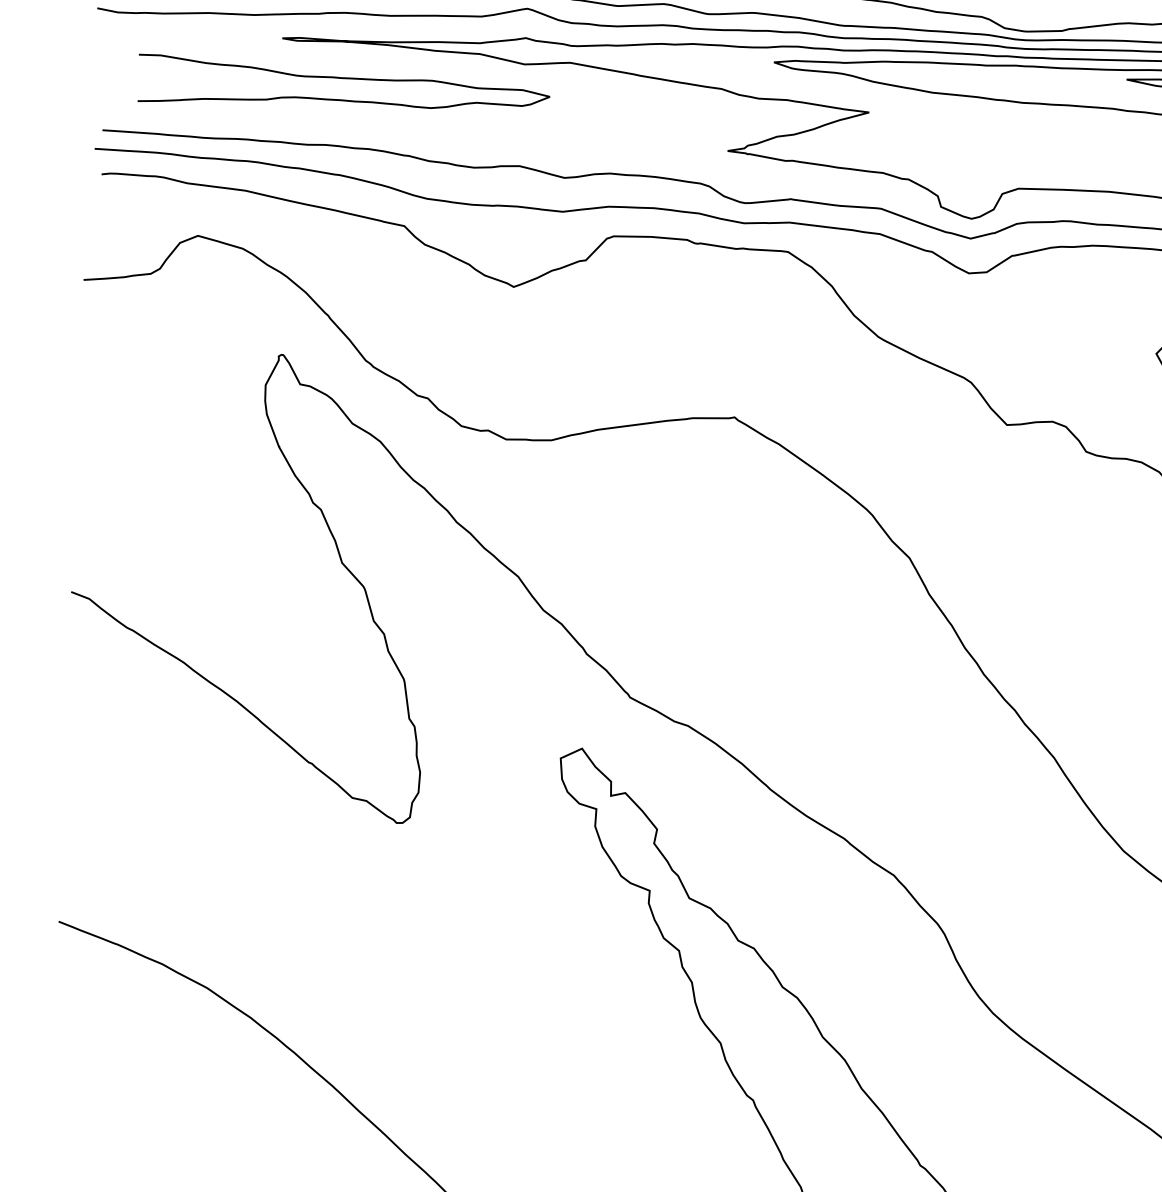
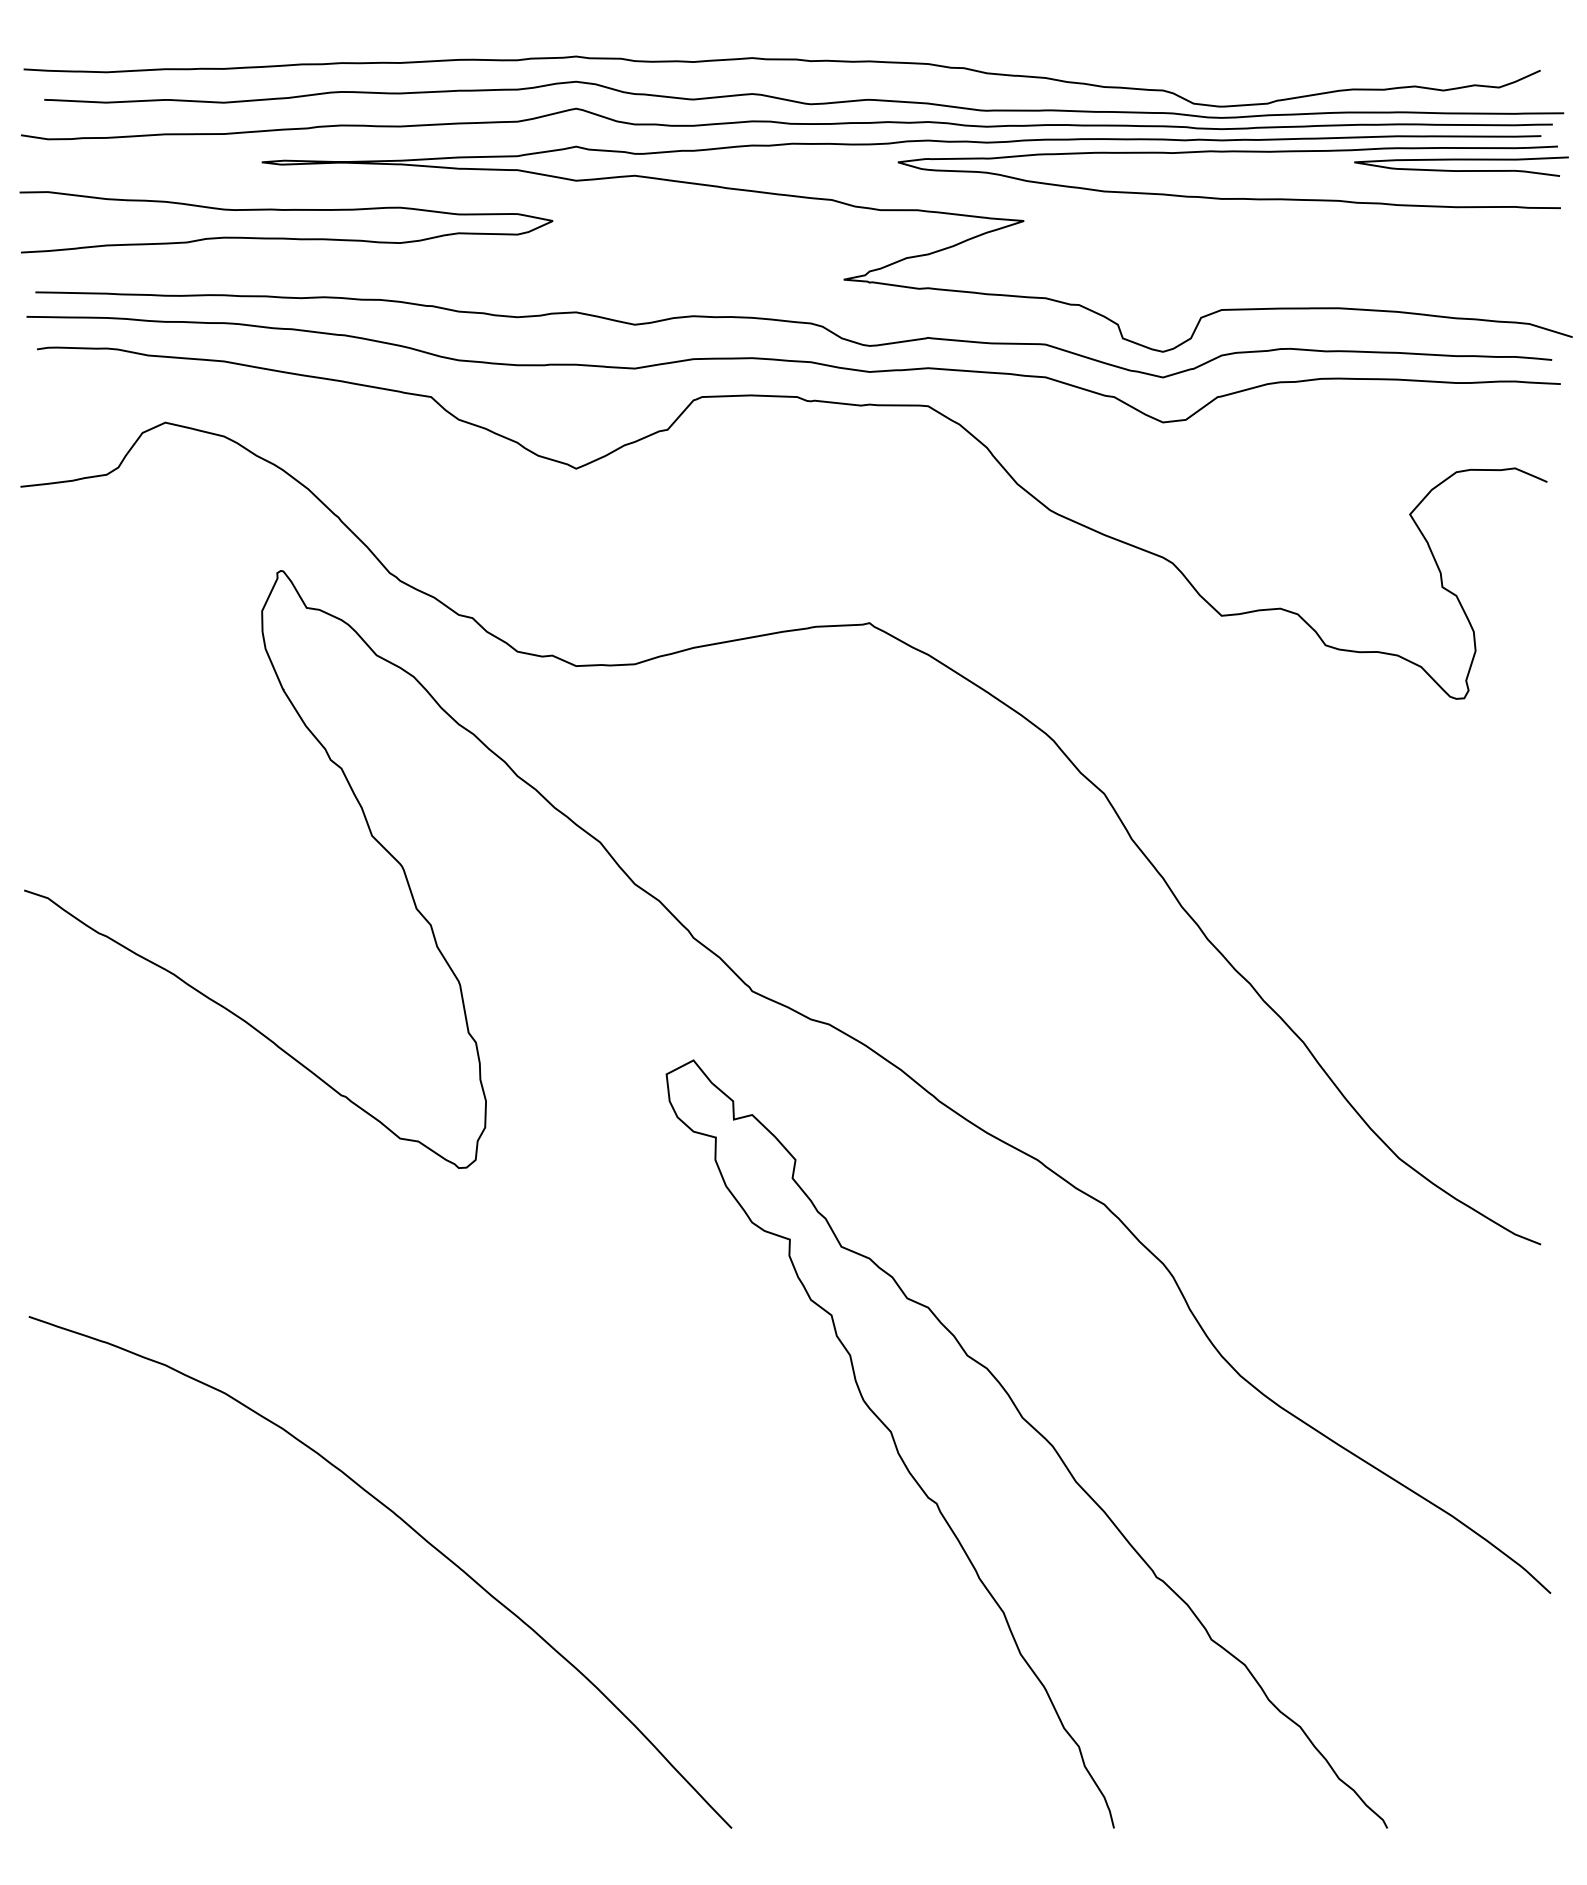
curve: (344, 78) -> (286, 210), moved

